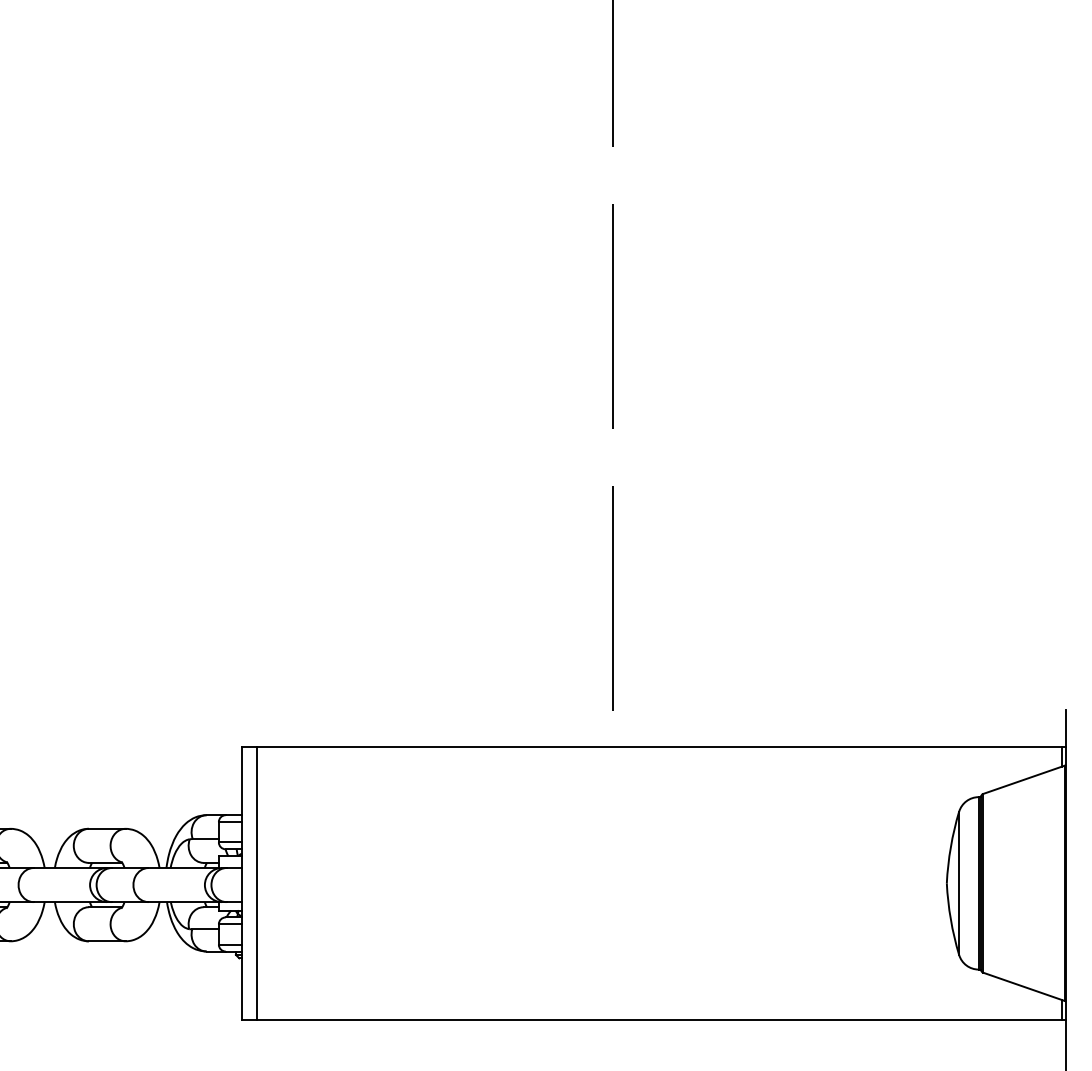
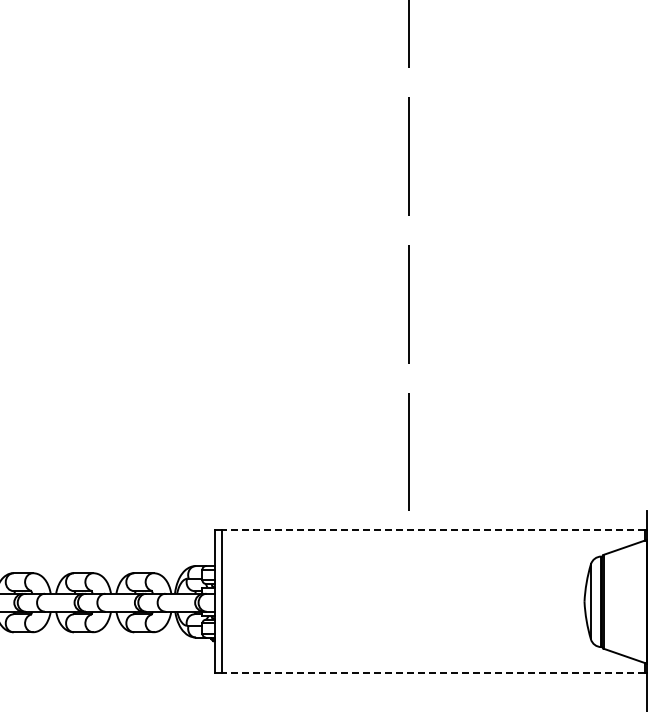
line: (659, 747) -> (433, 530), solid -> dashed
line: (659, 1019) -> (433, 673), solid -> dashed

